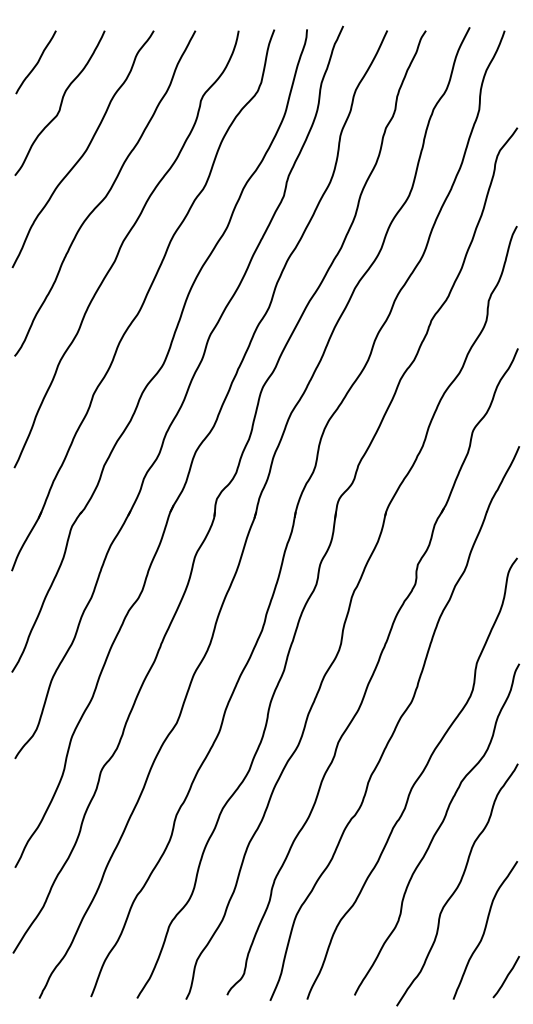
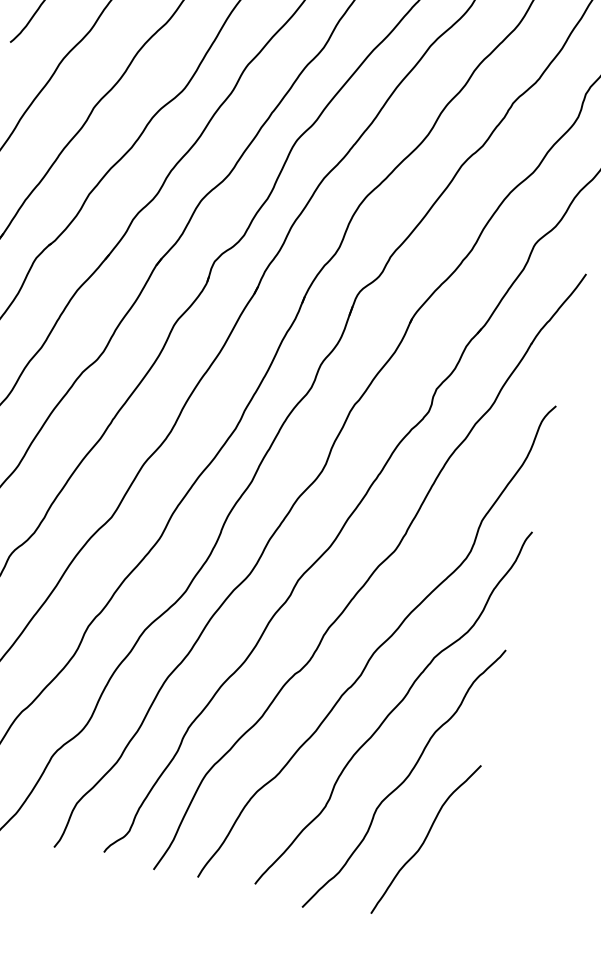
line: (505, 977) -> (438, 900), removed

